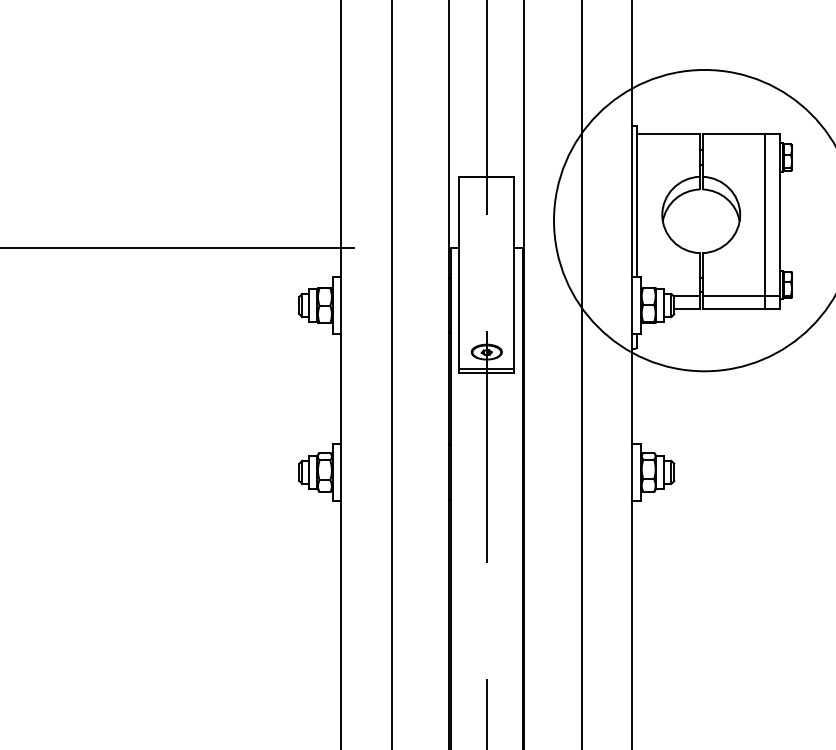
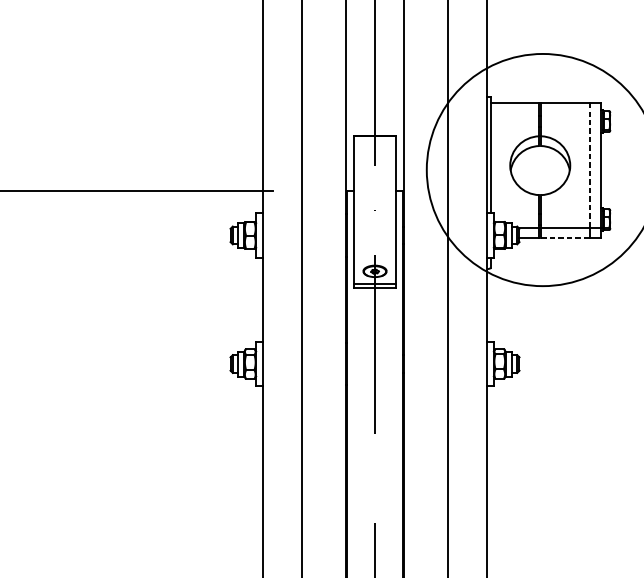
line: (765, 215) -> (589, 166), solid -> dashed
line: (734, 308) -> (565, 237), solid -> dashed

